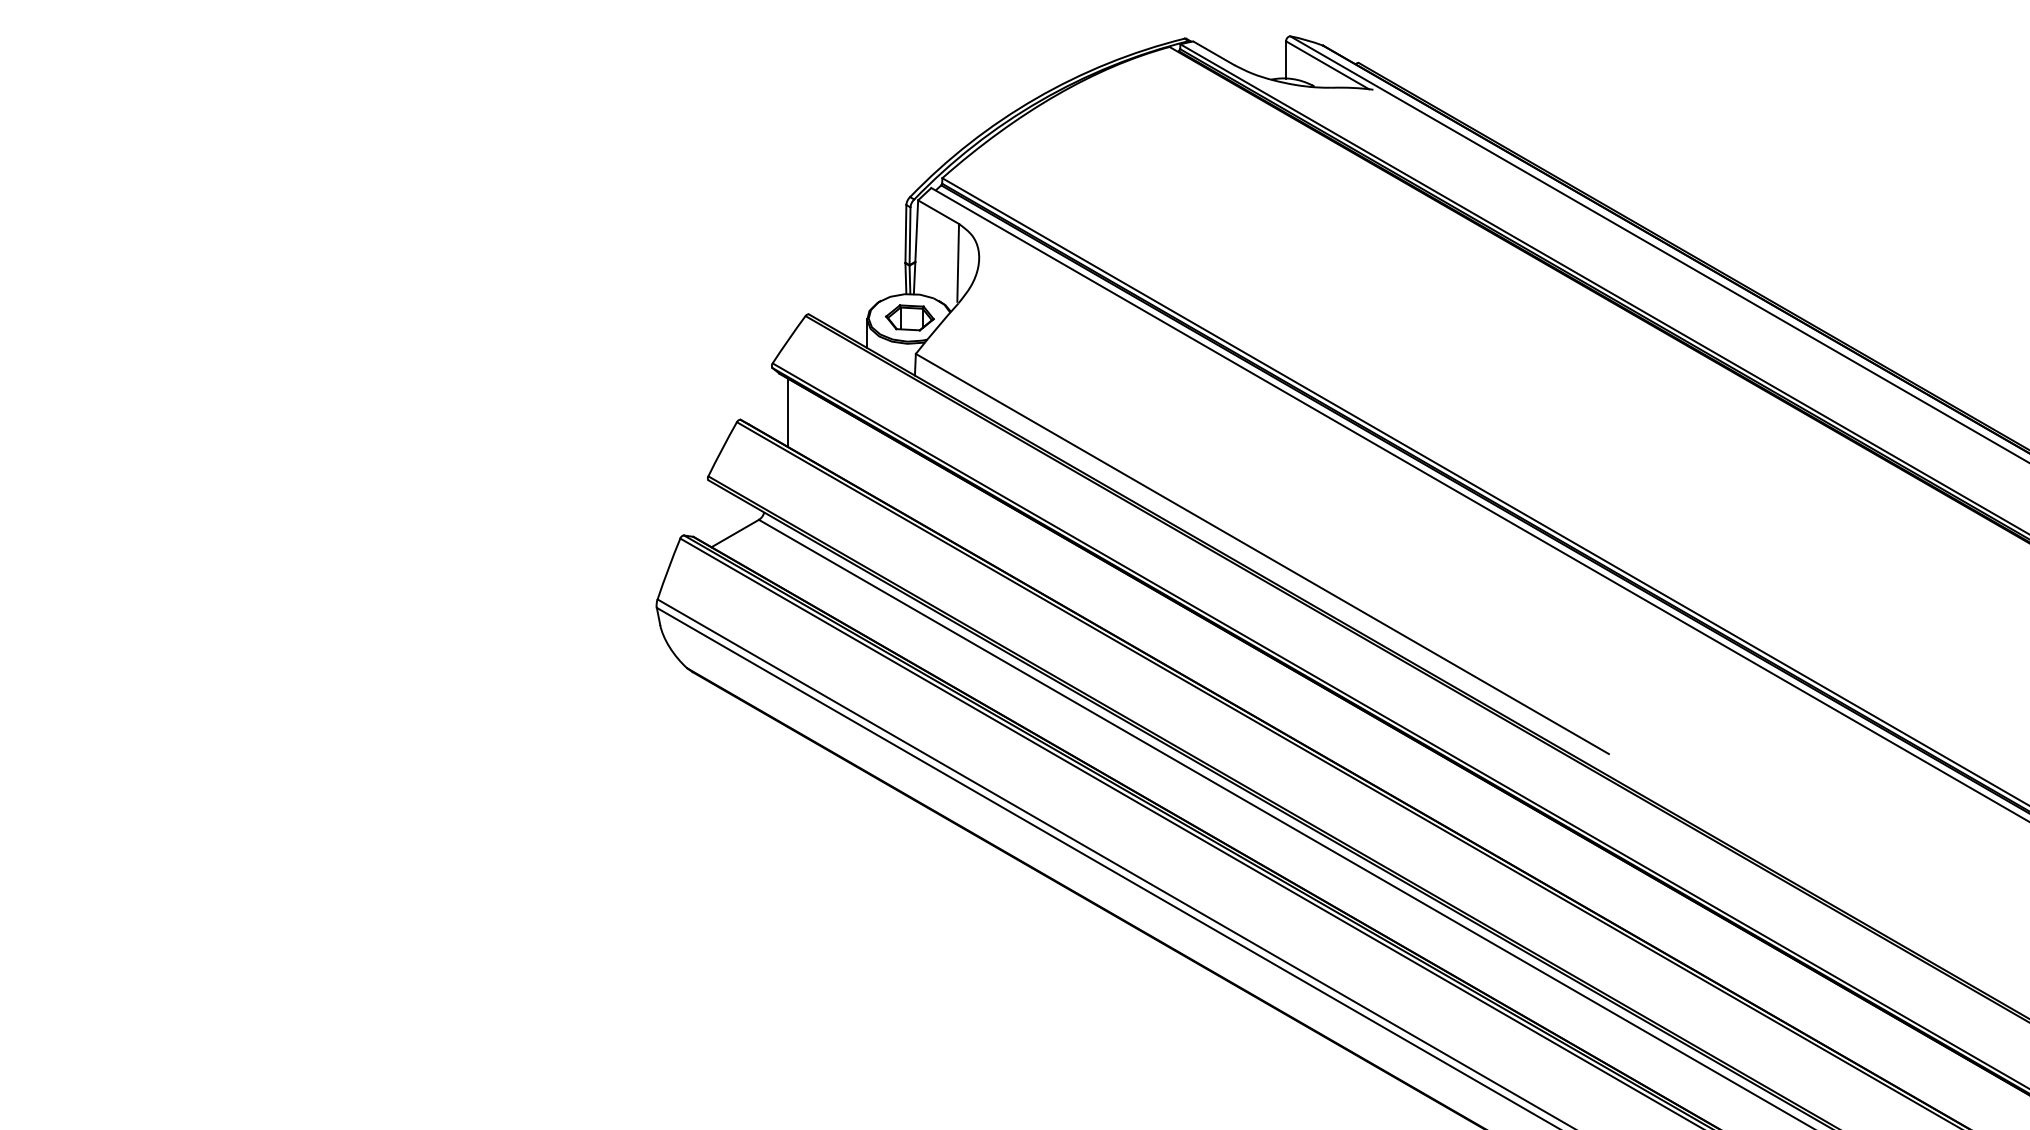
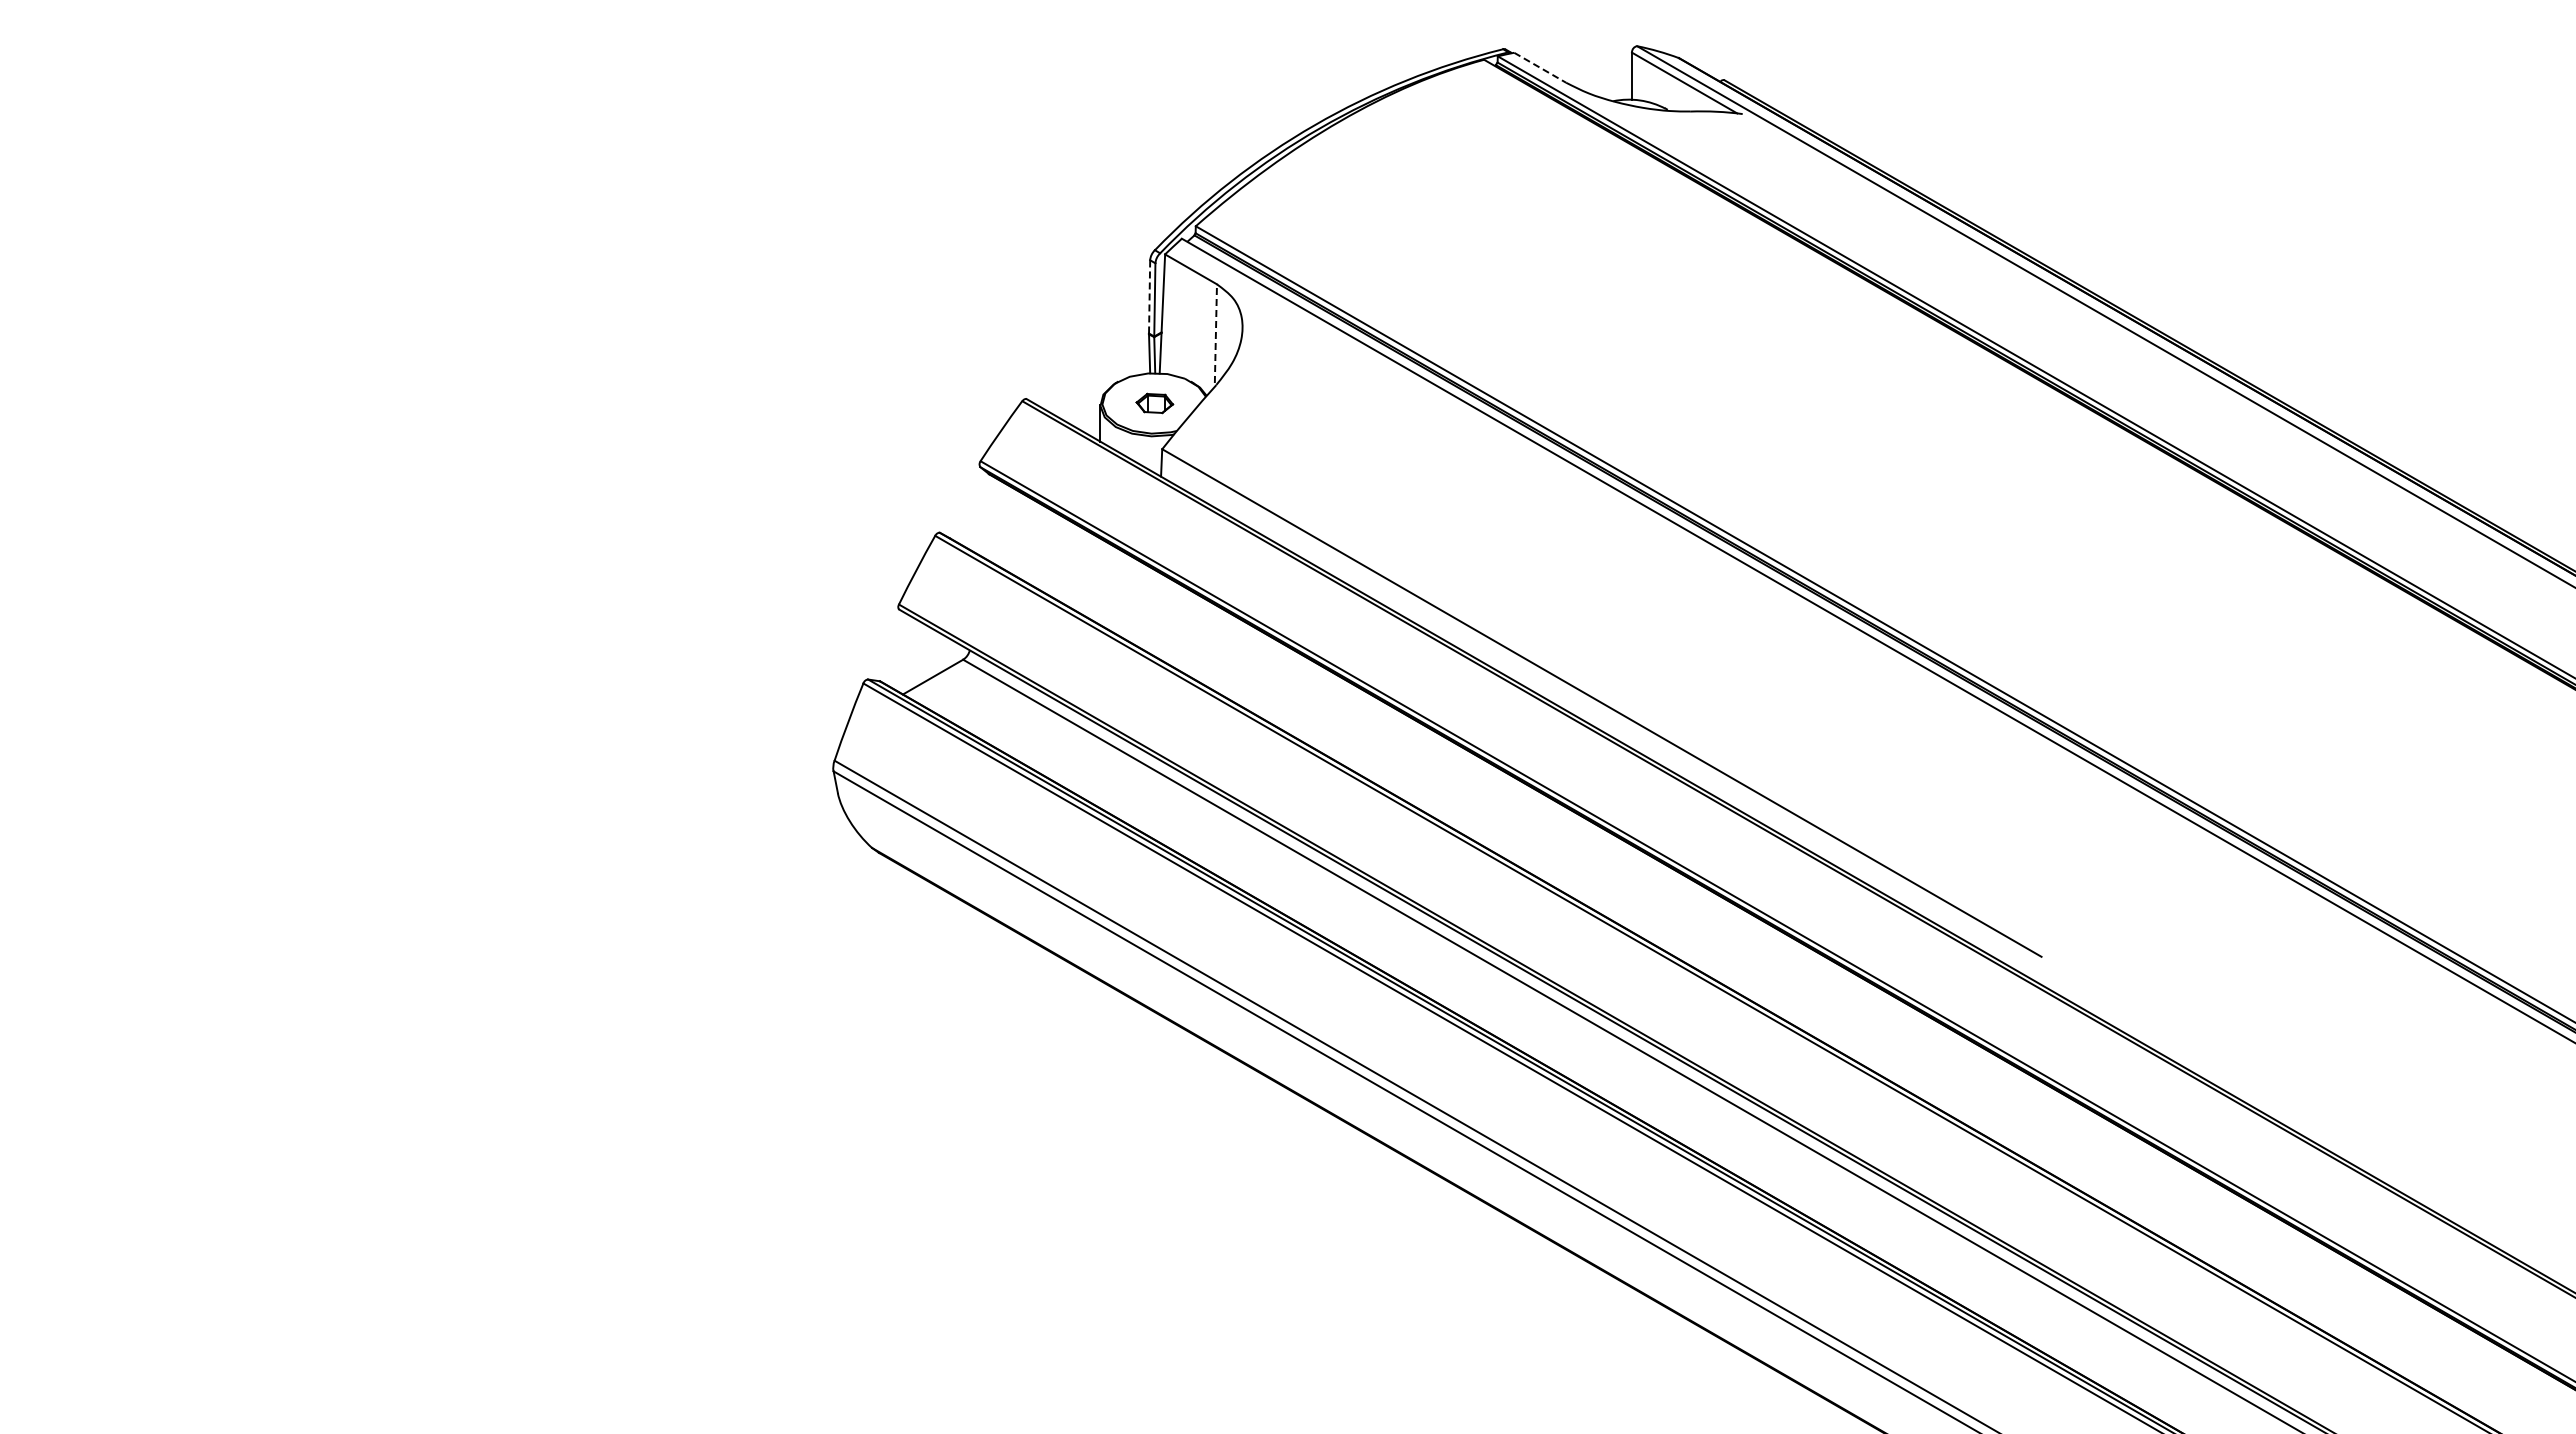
line: (1214, 53) -> (1540, 67), solid -> dashed
line: (905, 233) -> (1149, 296), solid -> dashed
line: (957, 262) -> (1215, 333), solid -> dashed
part: (909, 317) -> (1154, 403), size x0.6
line: (788, 412) -> (1000, 523), removed

